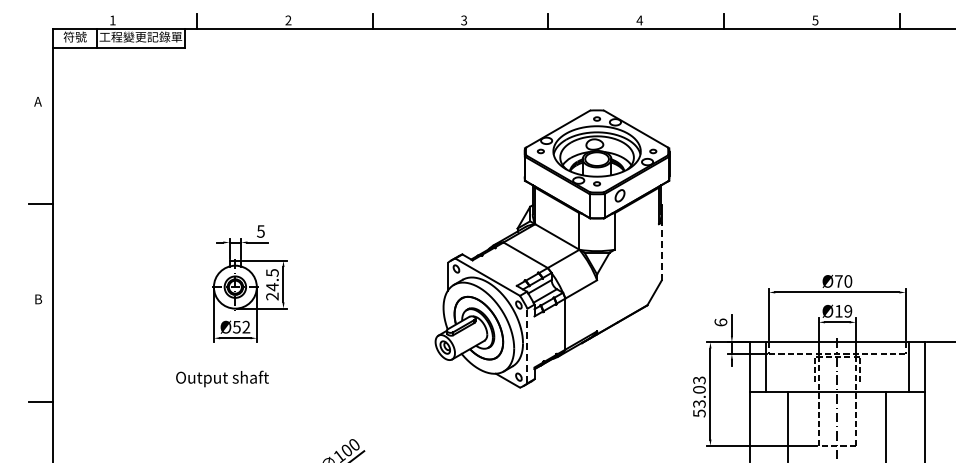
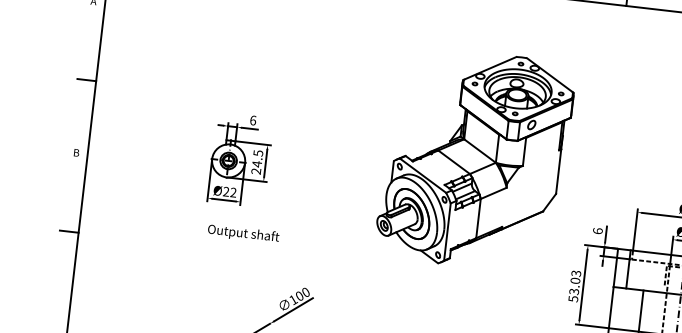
text: (260, 231) -> (252, 120), 5 -> 6
line: (661, 251) -> (558, 171), dashed -> solid
text: (236, 326) -> (226, 191), Ø52 -> Ø22
line: (527, 345) -> (447, 231), dashed -> solid
text: (222, 378) -> (243, 233), moved

